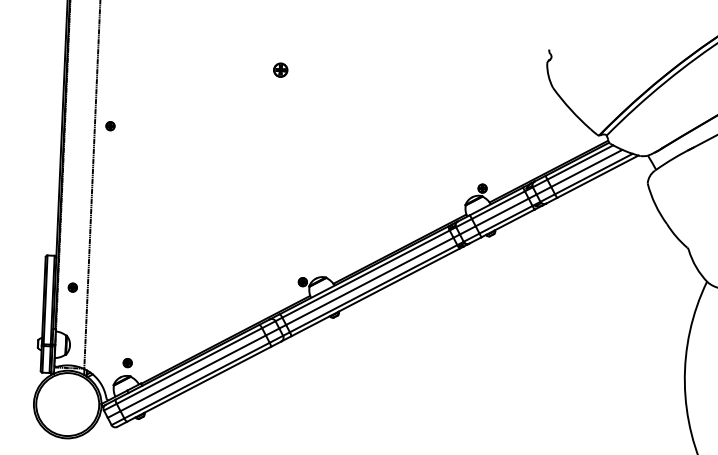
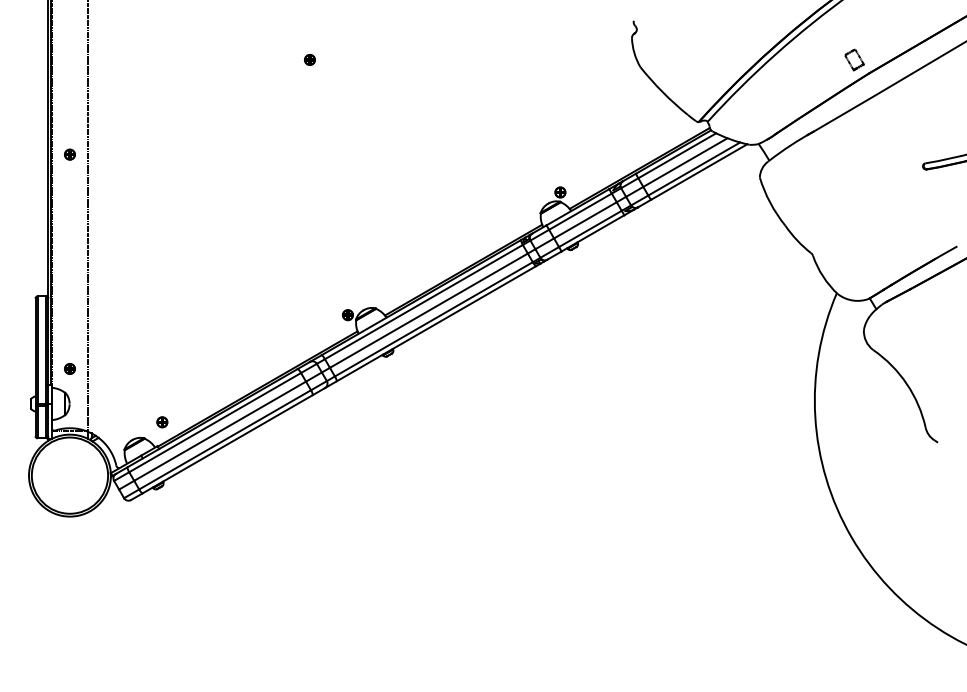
part: (280, 69) -> (309, 59), size x0.62
part: (110, 126) -> (69, 154), moved
part: (72, 287) -> (69, 368), moved
part: (127, 363) -> (162, 422), moved

